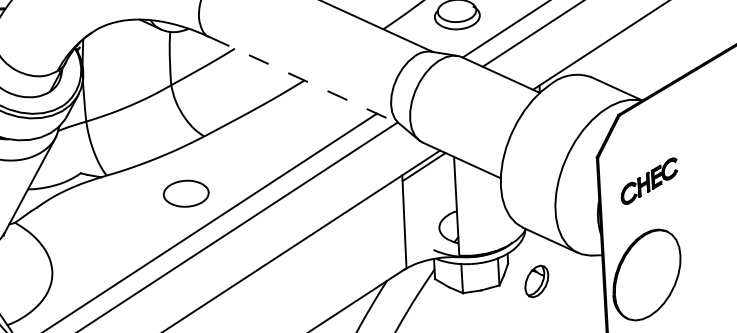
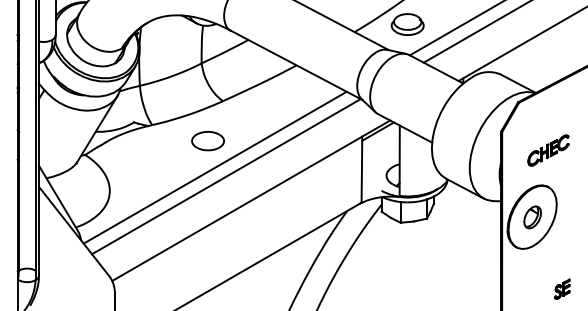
line: (305, 80) -> (297, 65), dashed -> solid
part: (649, 181) -> (548, 150), moved
part: (536, 281) -> (532, 217), moved

